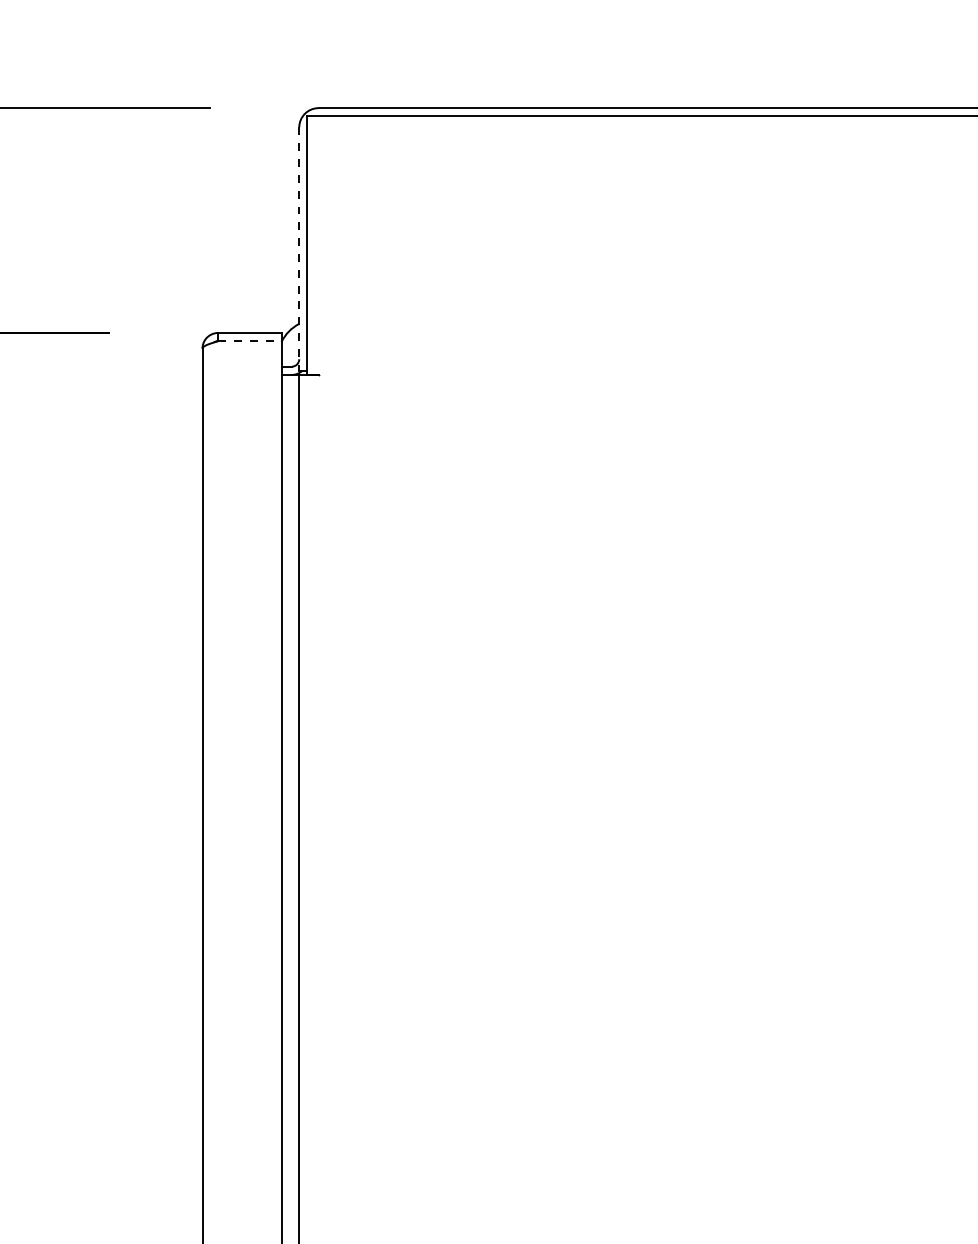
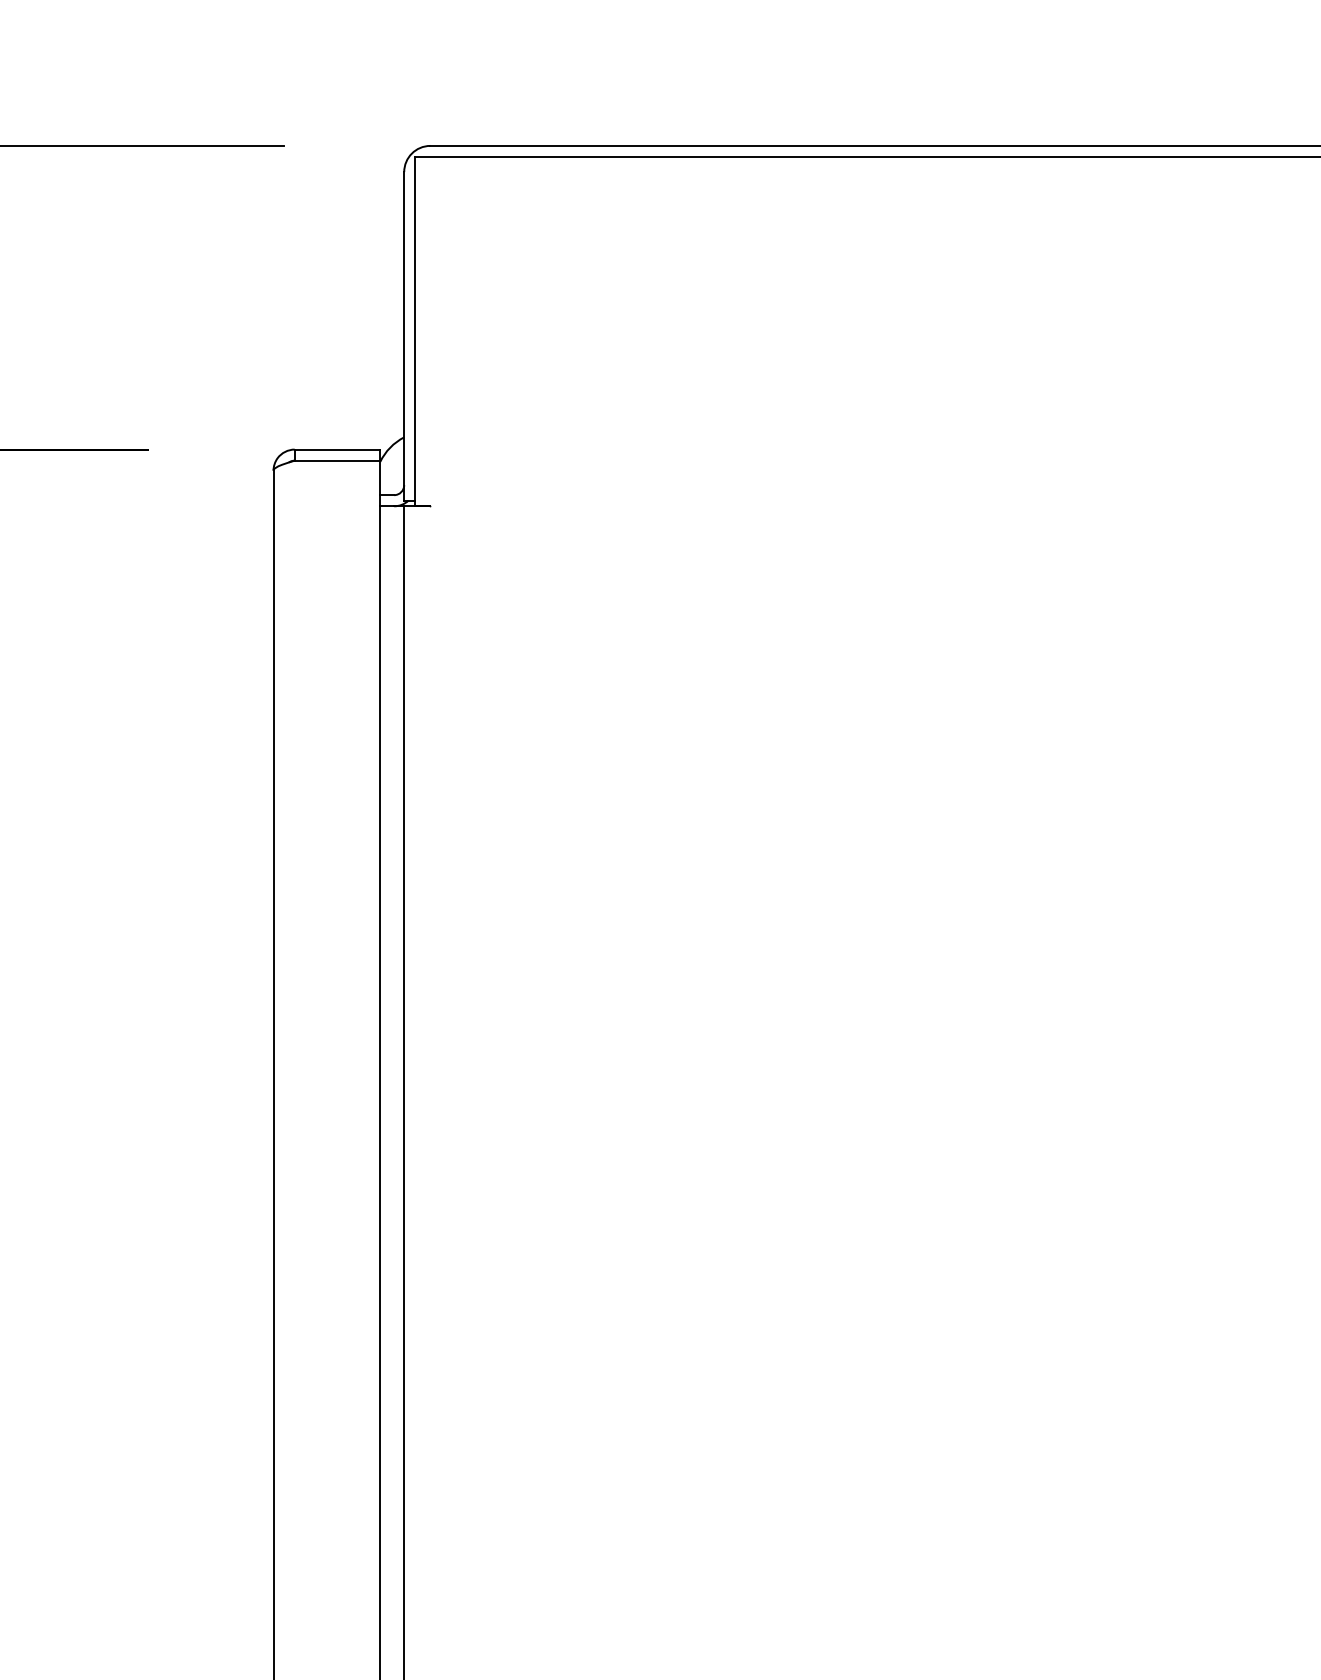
line: (299, 249) -> (404, 336), dashed -> solid
line: (249, 341) -> (337, 461), dashed -> solid

